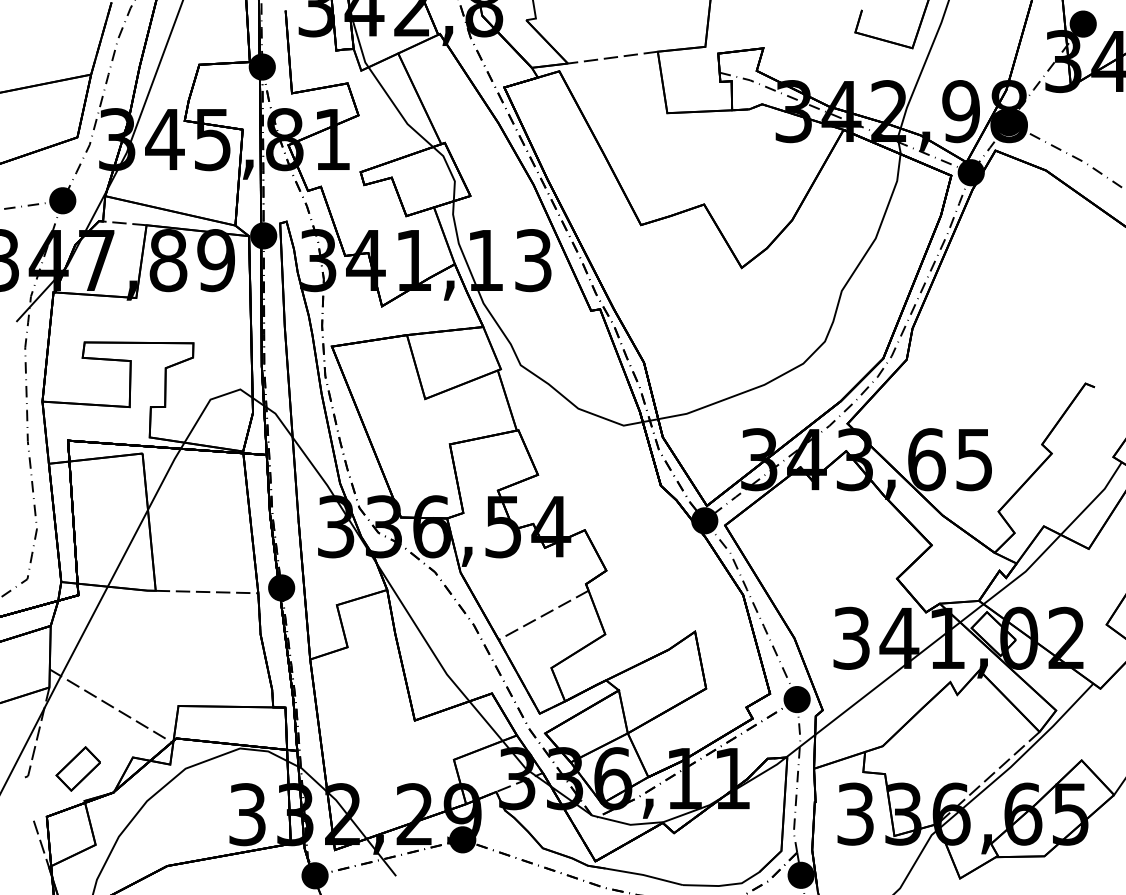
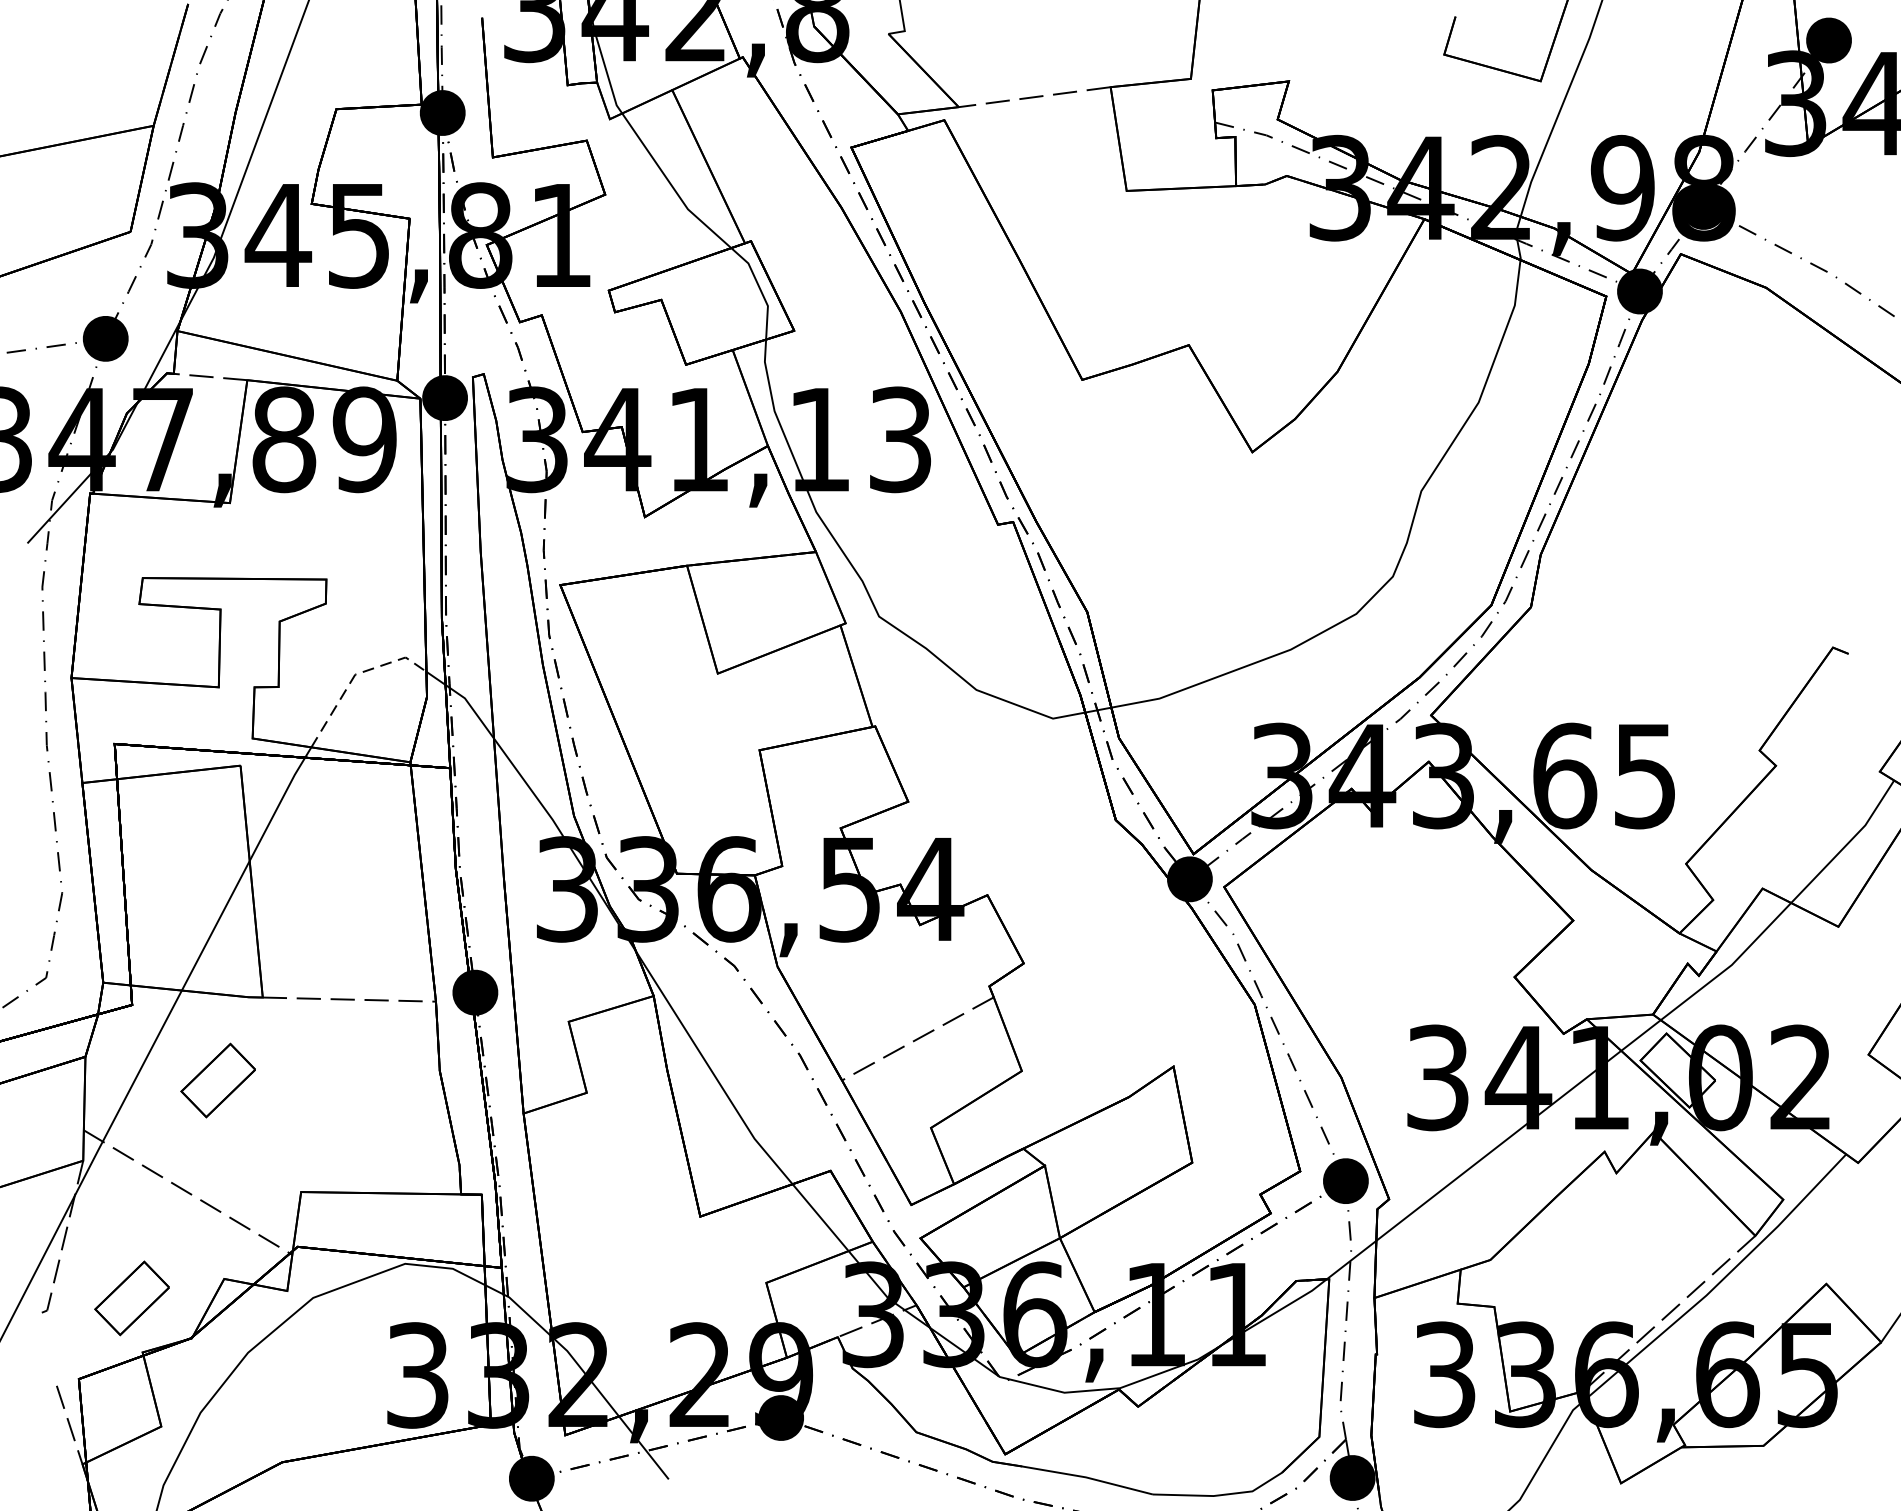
line: (210, 400) -> (355, 676), solid -> dashed
part: (128, 639) -> (216, 1079), added

